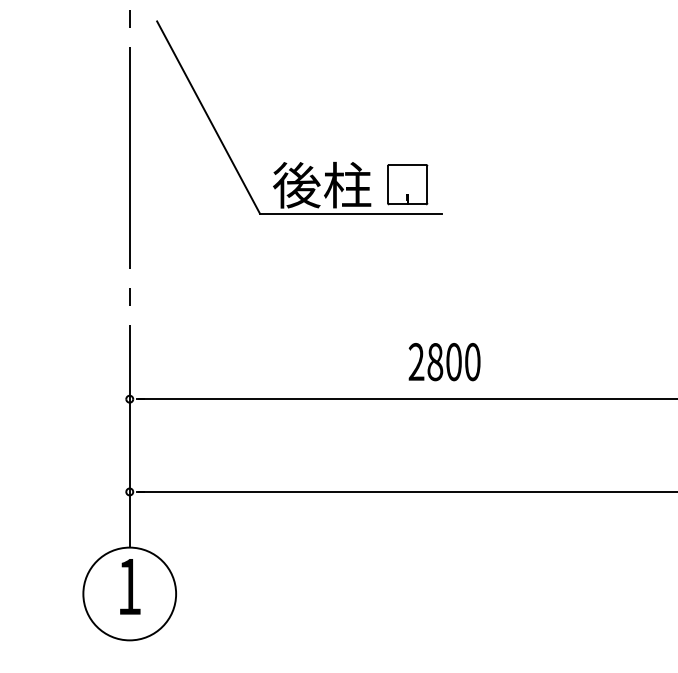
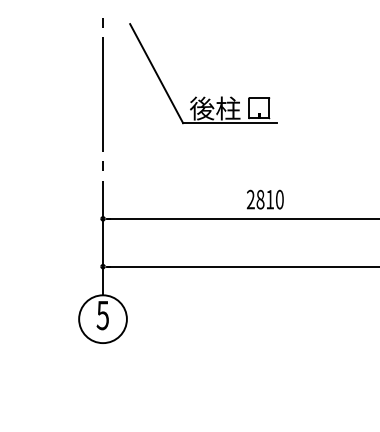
part: (301, 161) -> (204, 96), moved
text: (454, 361) -> (270, 199), 2800 -> 2810
text: (128, 586) -> (102, 315), 1 -> 5

